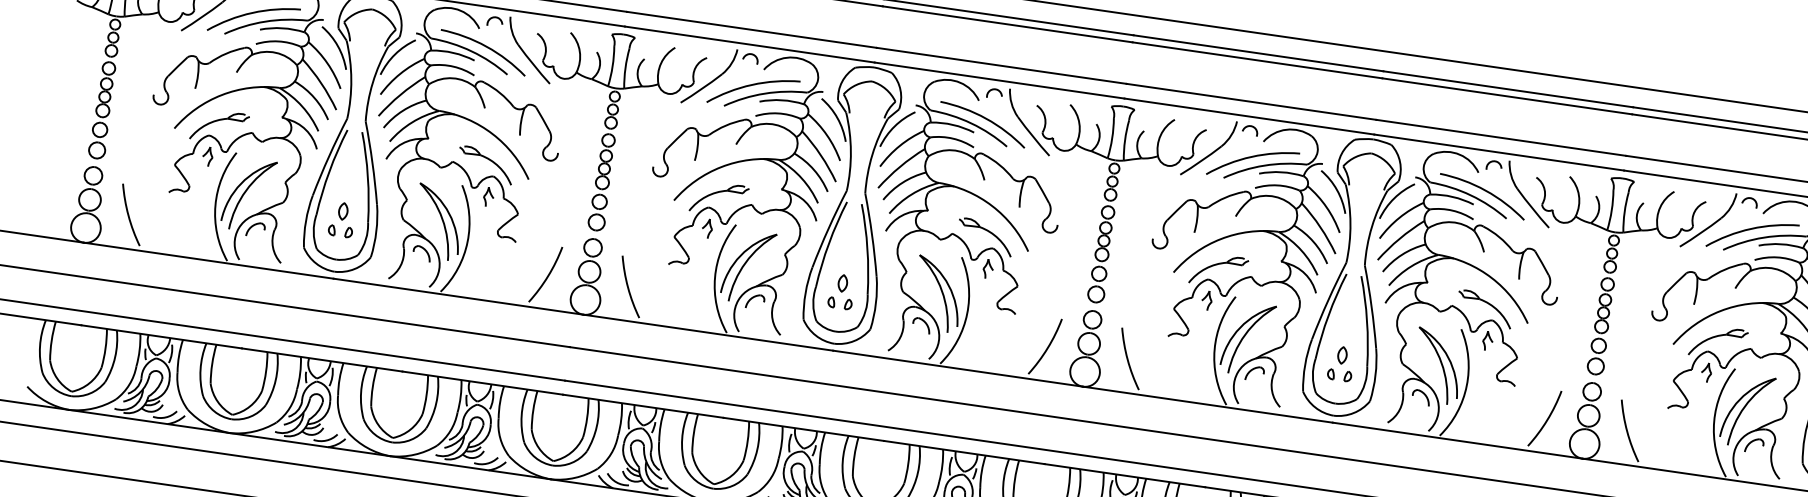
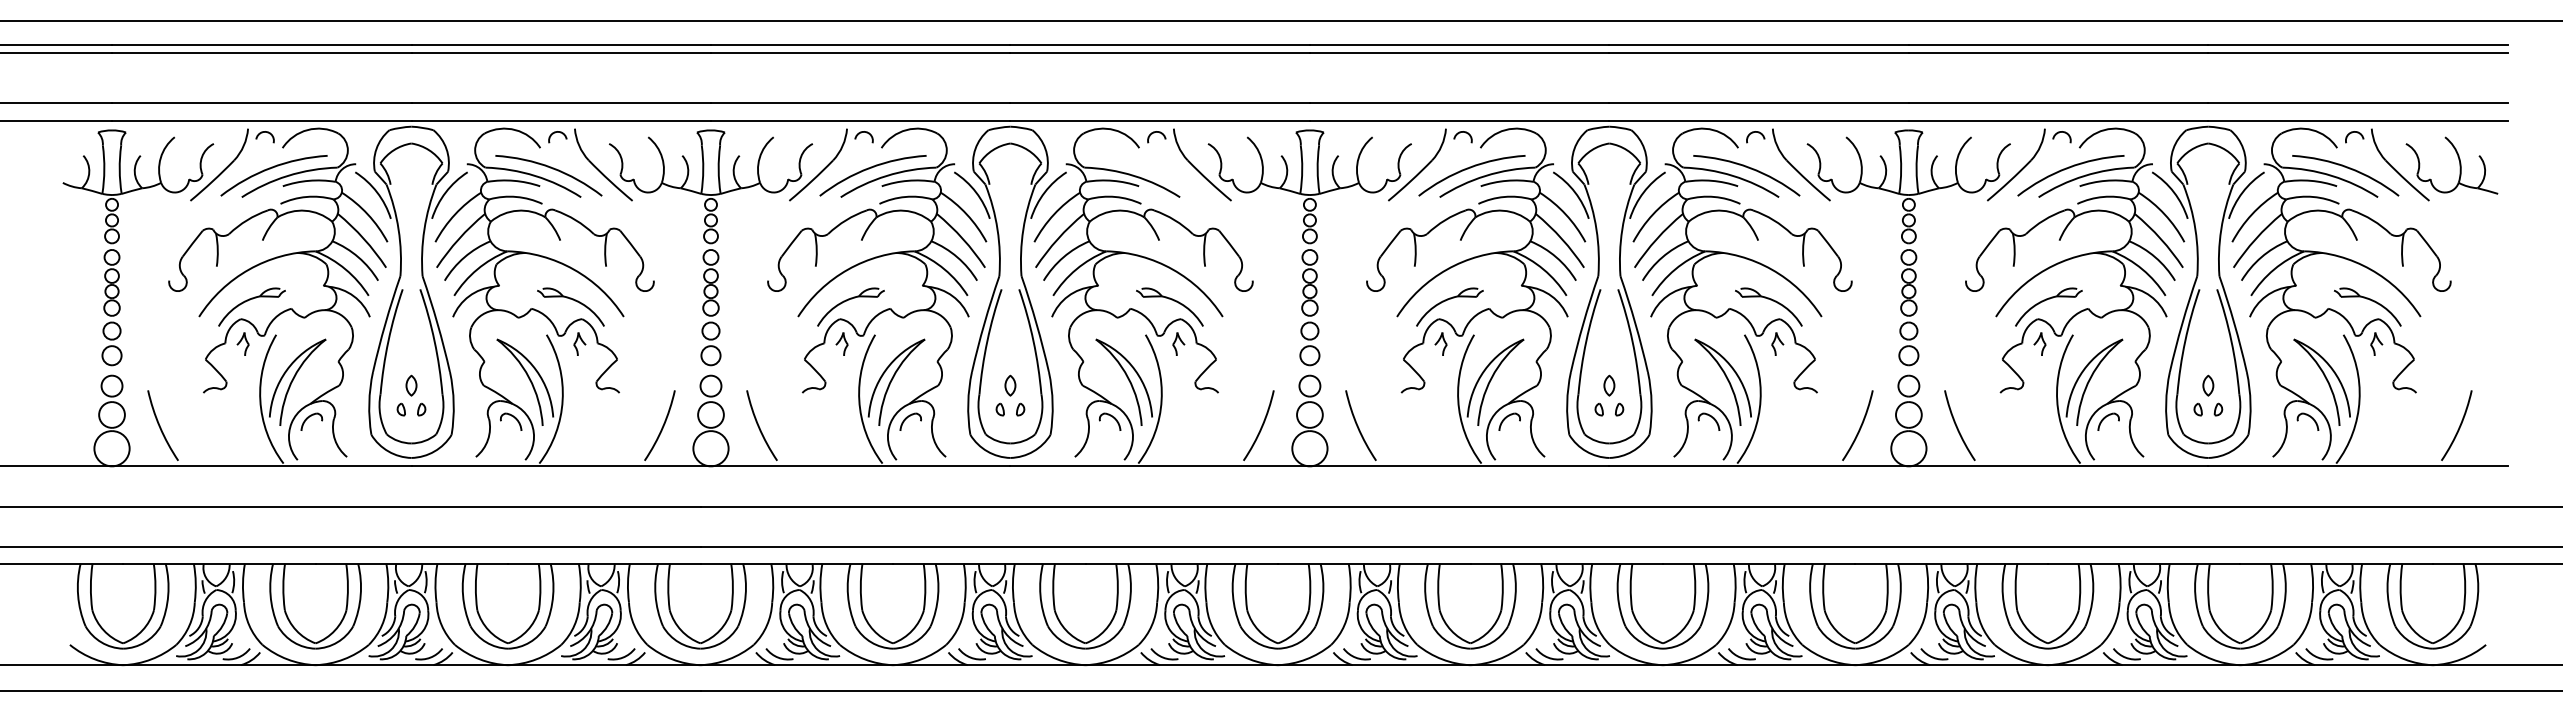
arc: (984, 118) -> (1148, 168), removed

